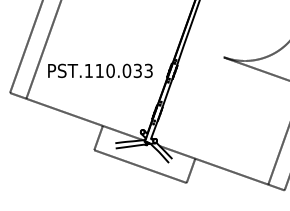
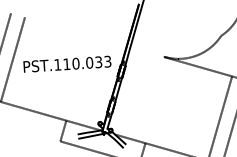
text: (100, 70) -> (67, 63), moved

